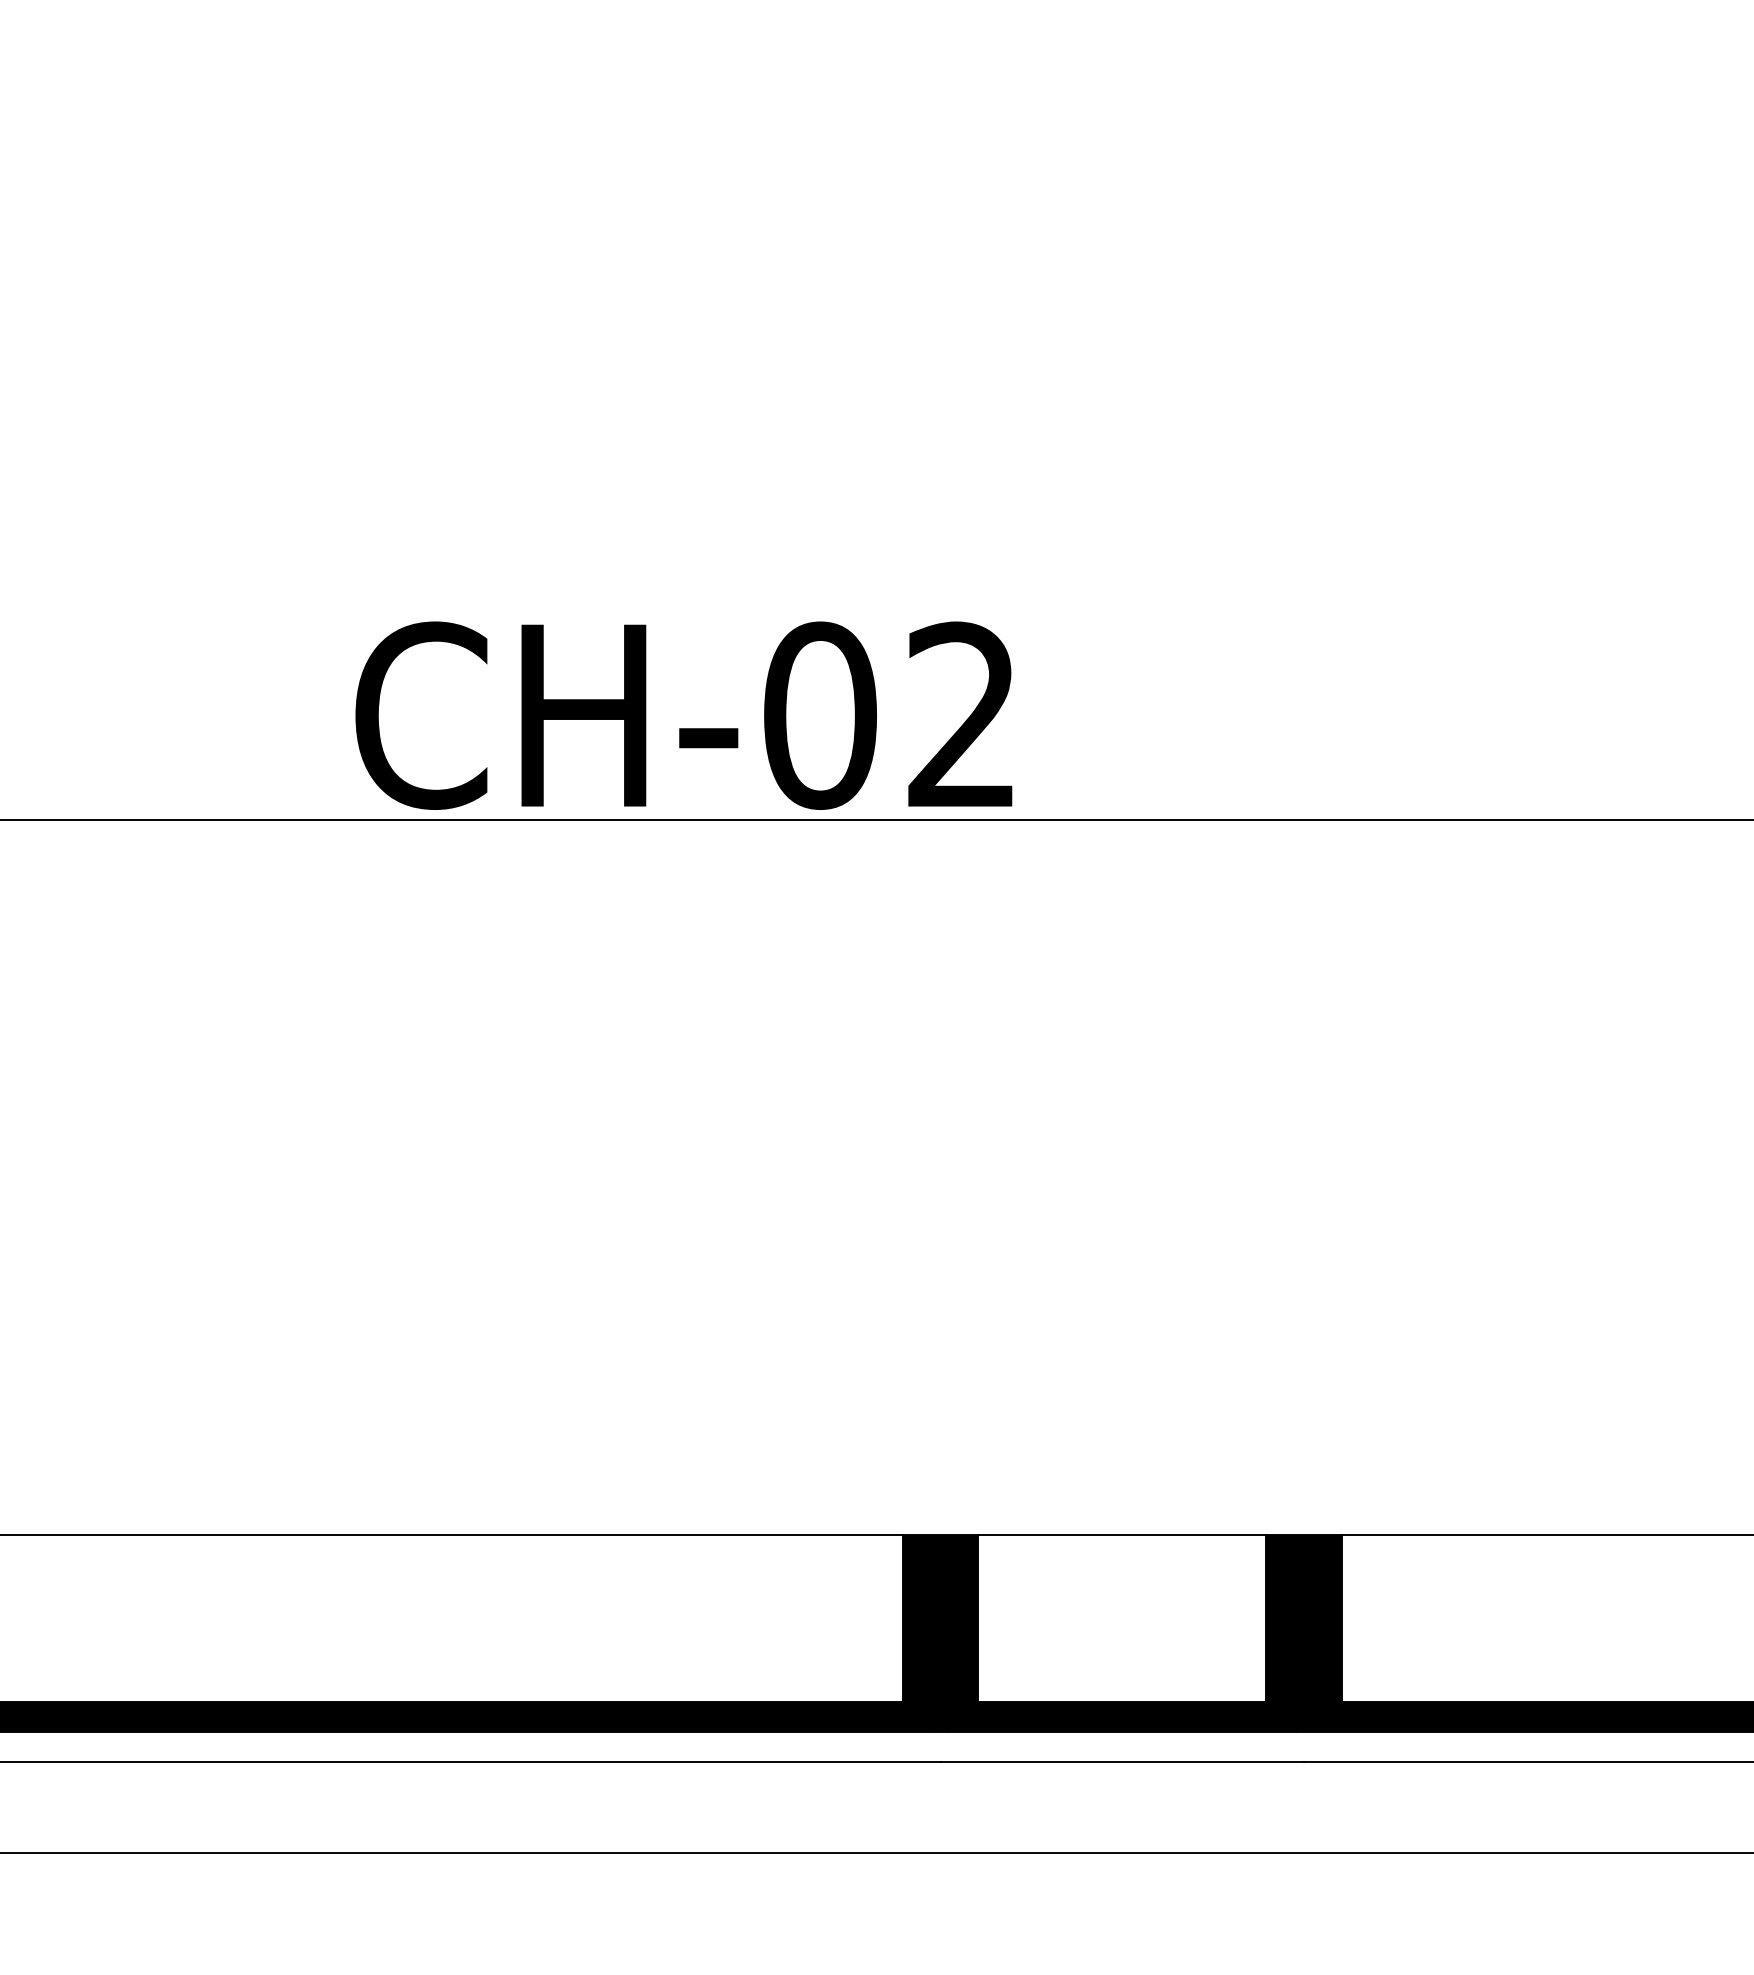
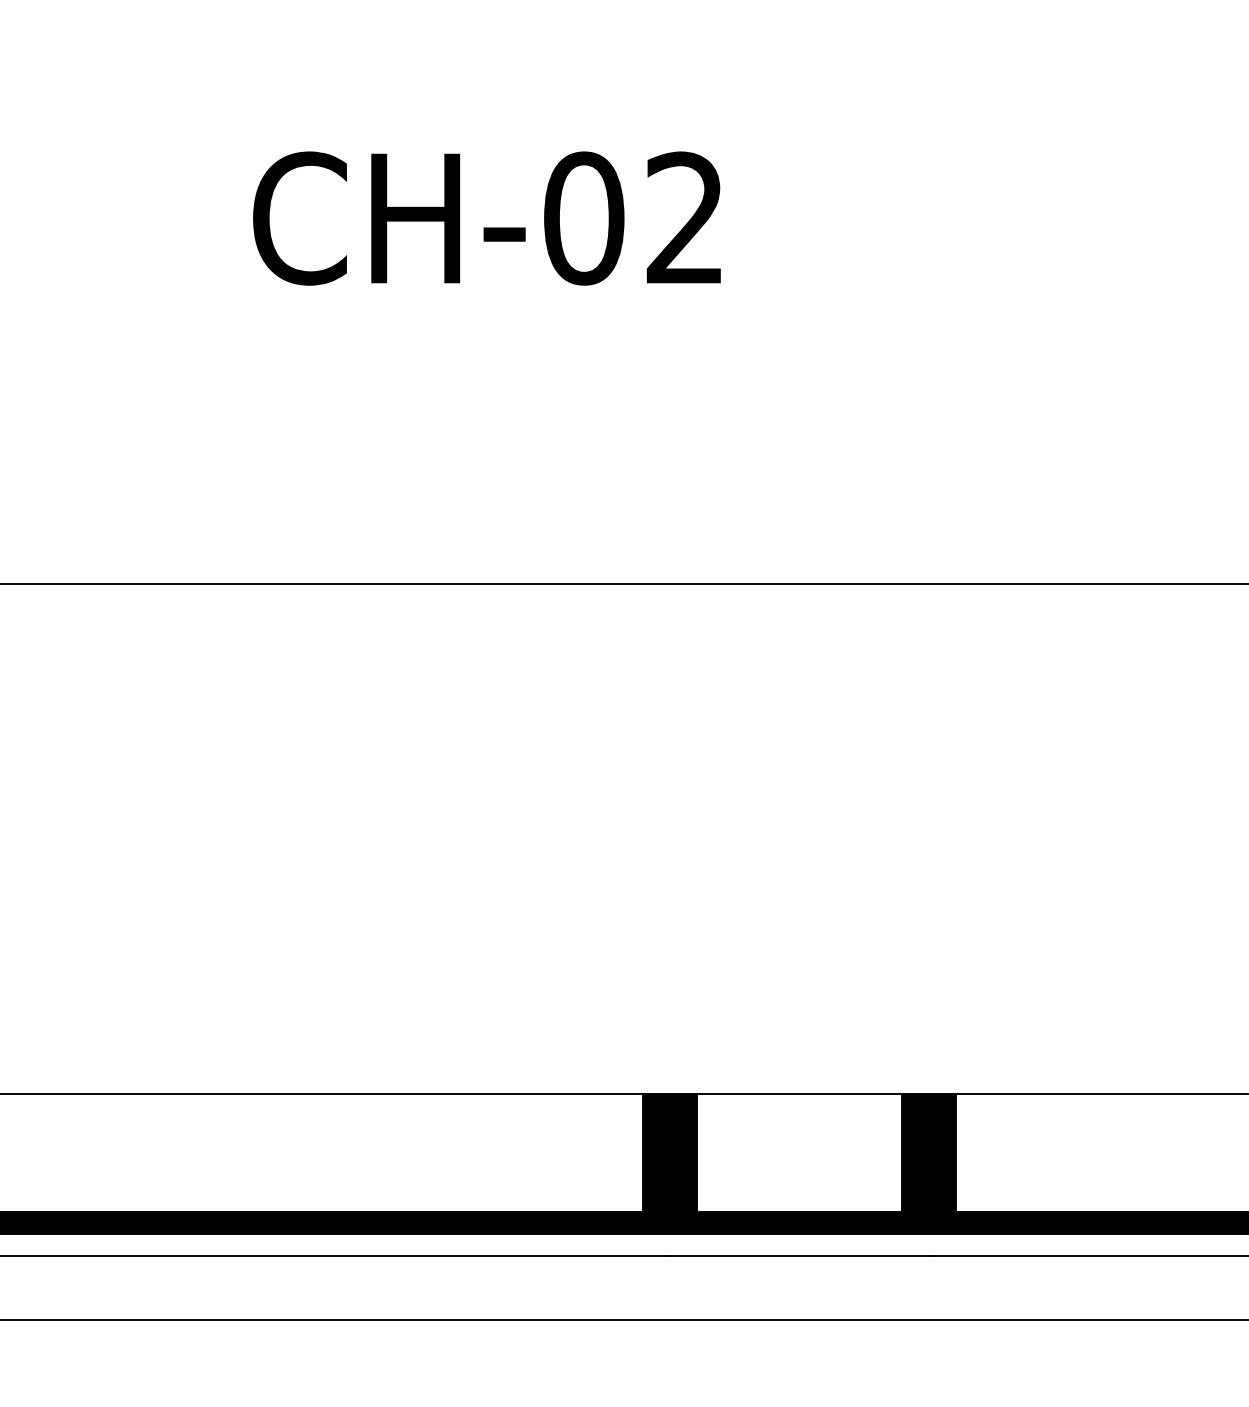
text: (683, 715) -> (486, 218), moved

